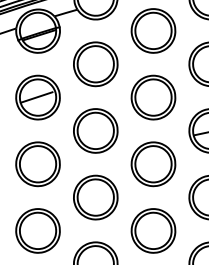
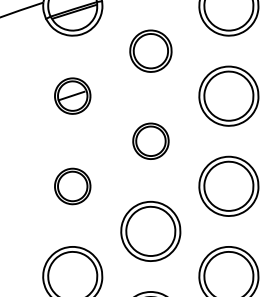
part: (95, 64) -> (150, 51), size x0.7
part: (37, 97) -> (72, 96), size x0.6
part: (95, 130) -> (150, 140), size x0.6
part: (37, 164) -> (72, 186), size x0.6

